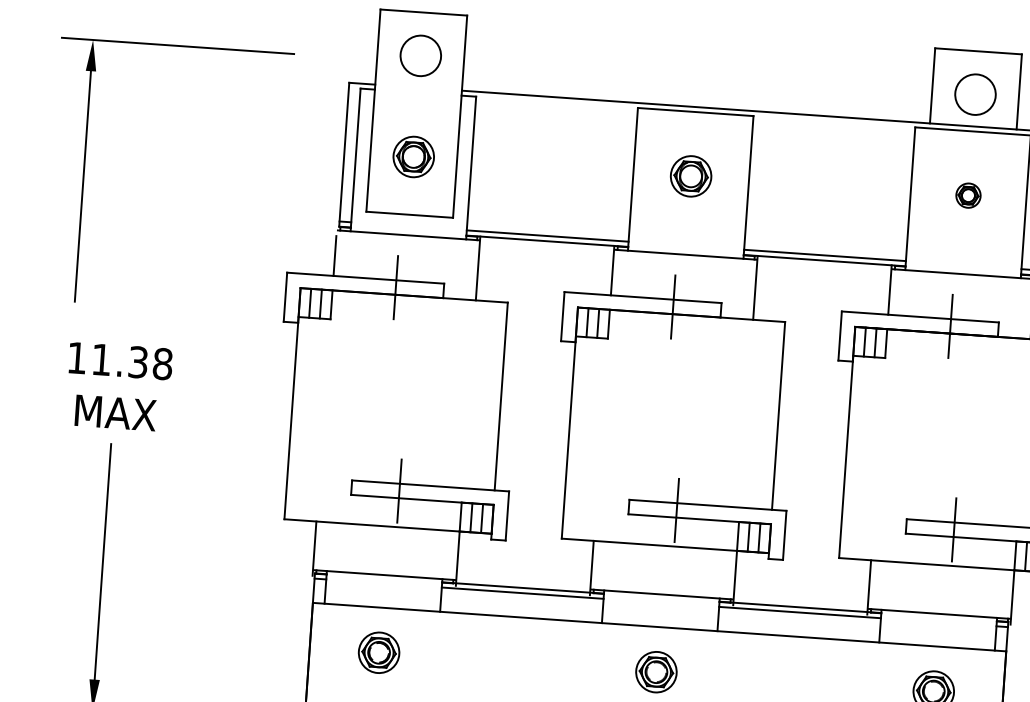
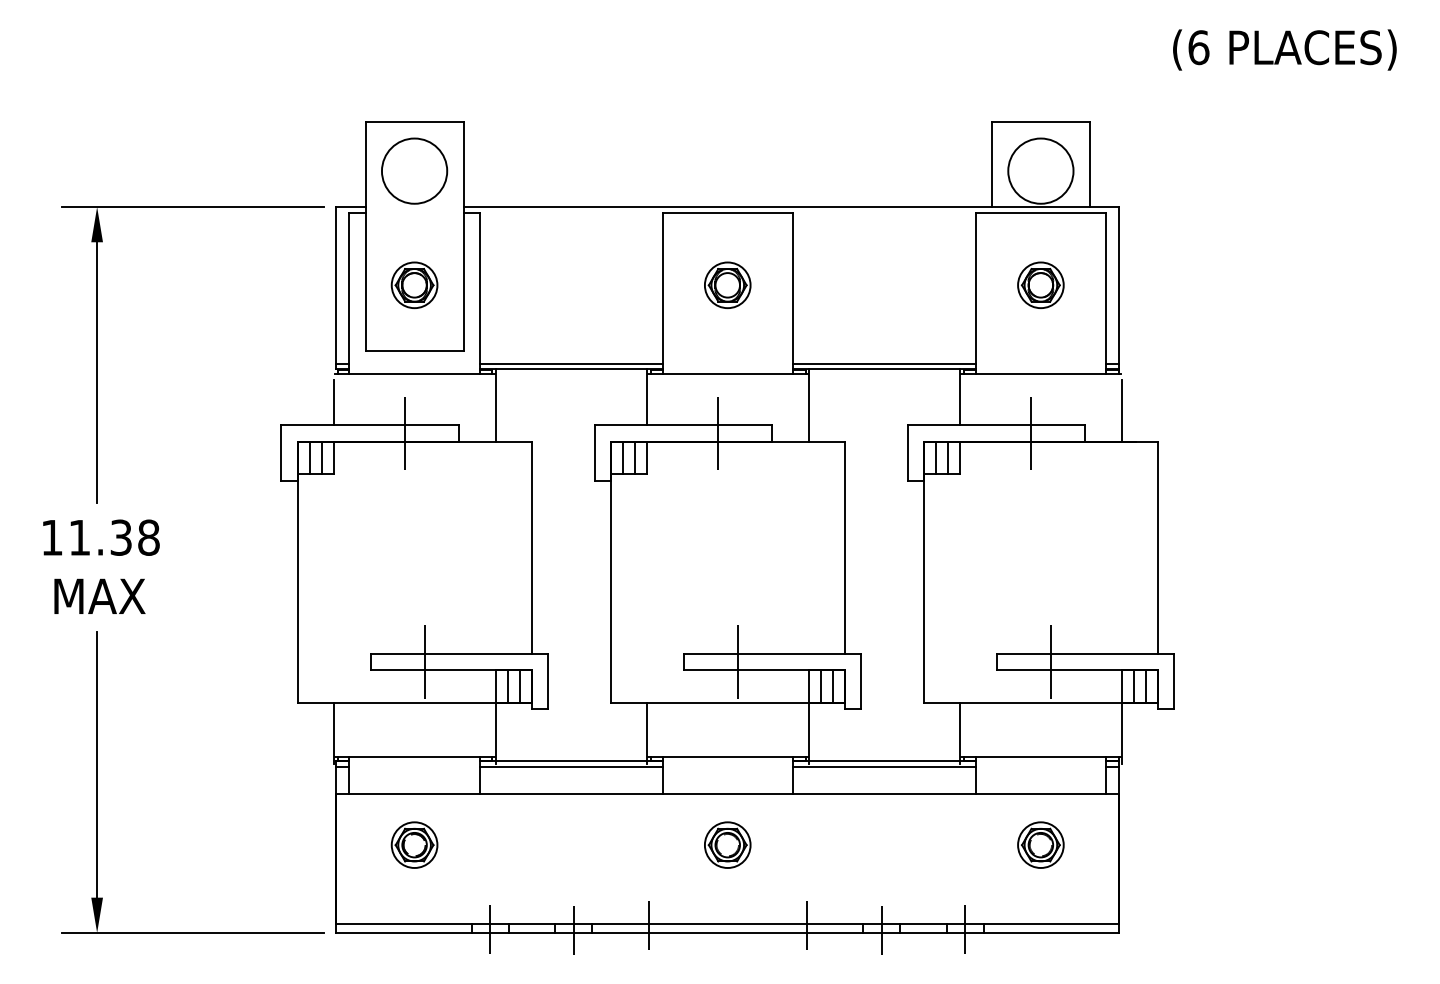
circle: (420, 55) -> (414, 170), size x1.43
circle: (975, 94) -> (1040, 170), size x1.43
part: (84, 170) -> (97, 354), moved
part: (968, 195) -> (1040, 284), size x1.67

